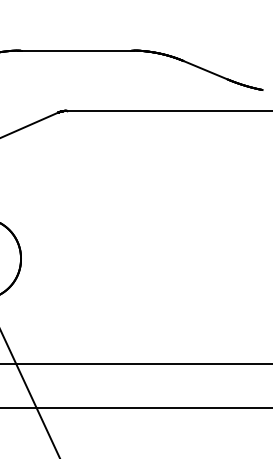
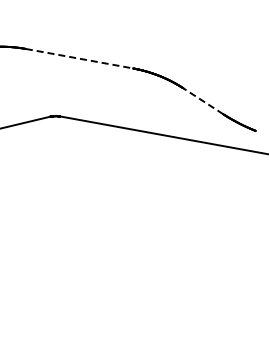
line: (76, 50) -> (79, 58), solid -> dashed
line: (205, 70) -> (203, 101), solid -> dashed

